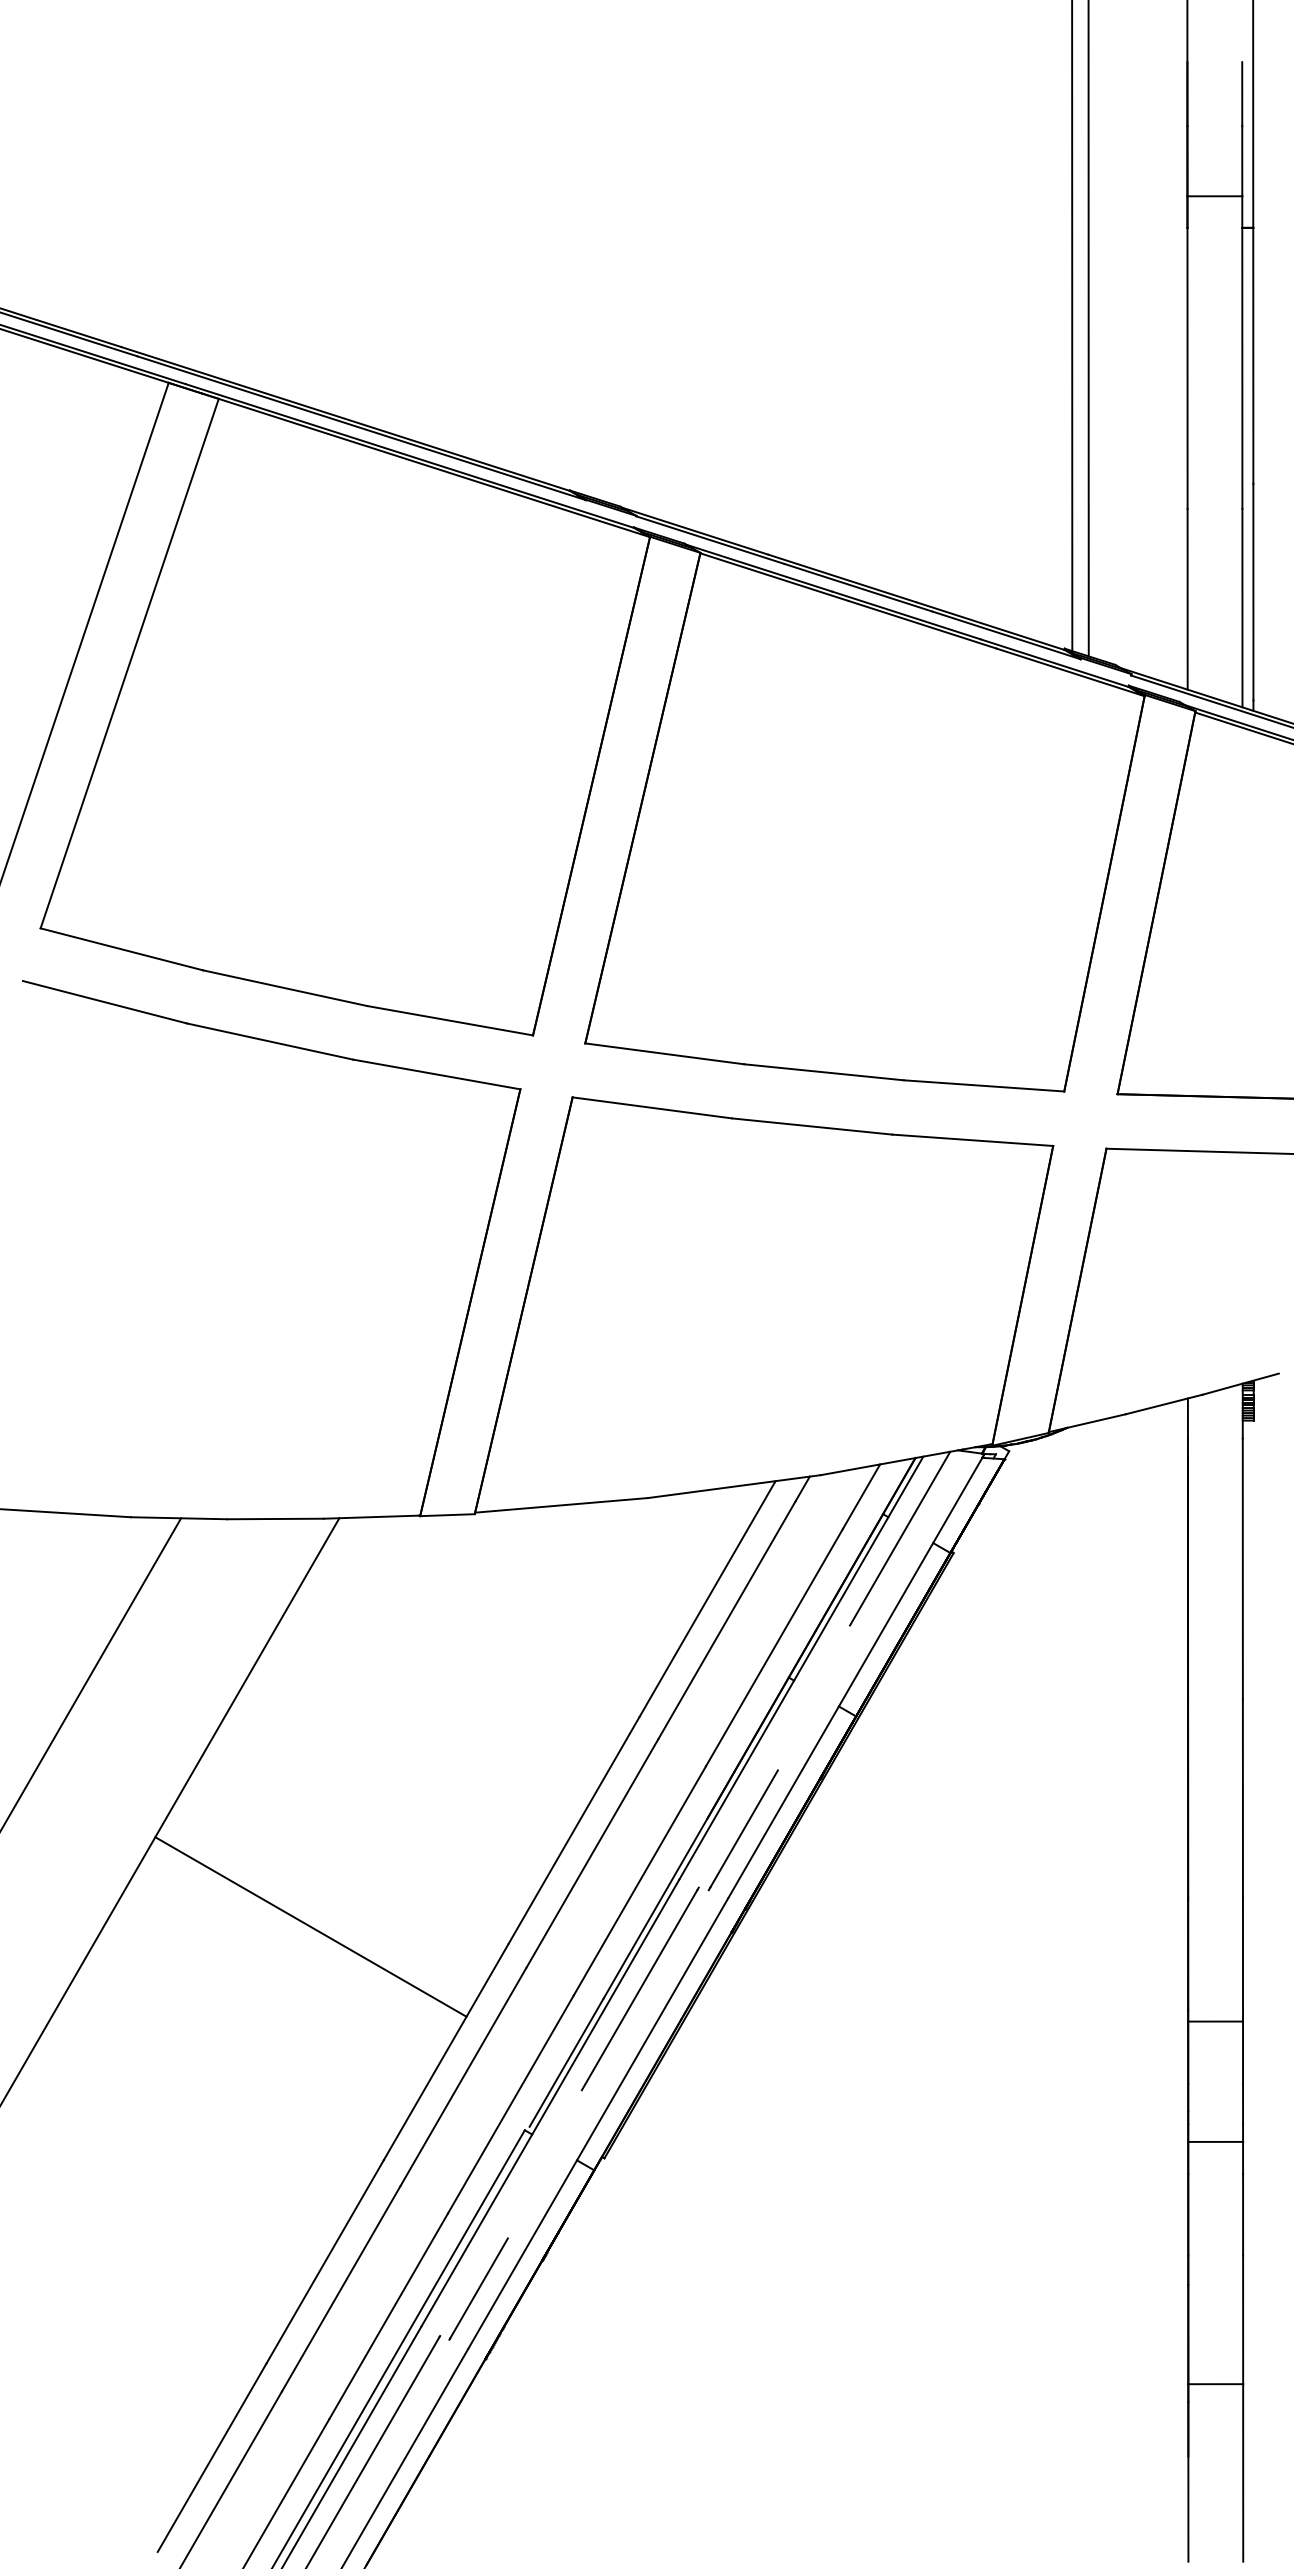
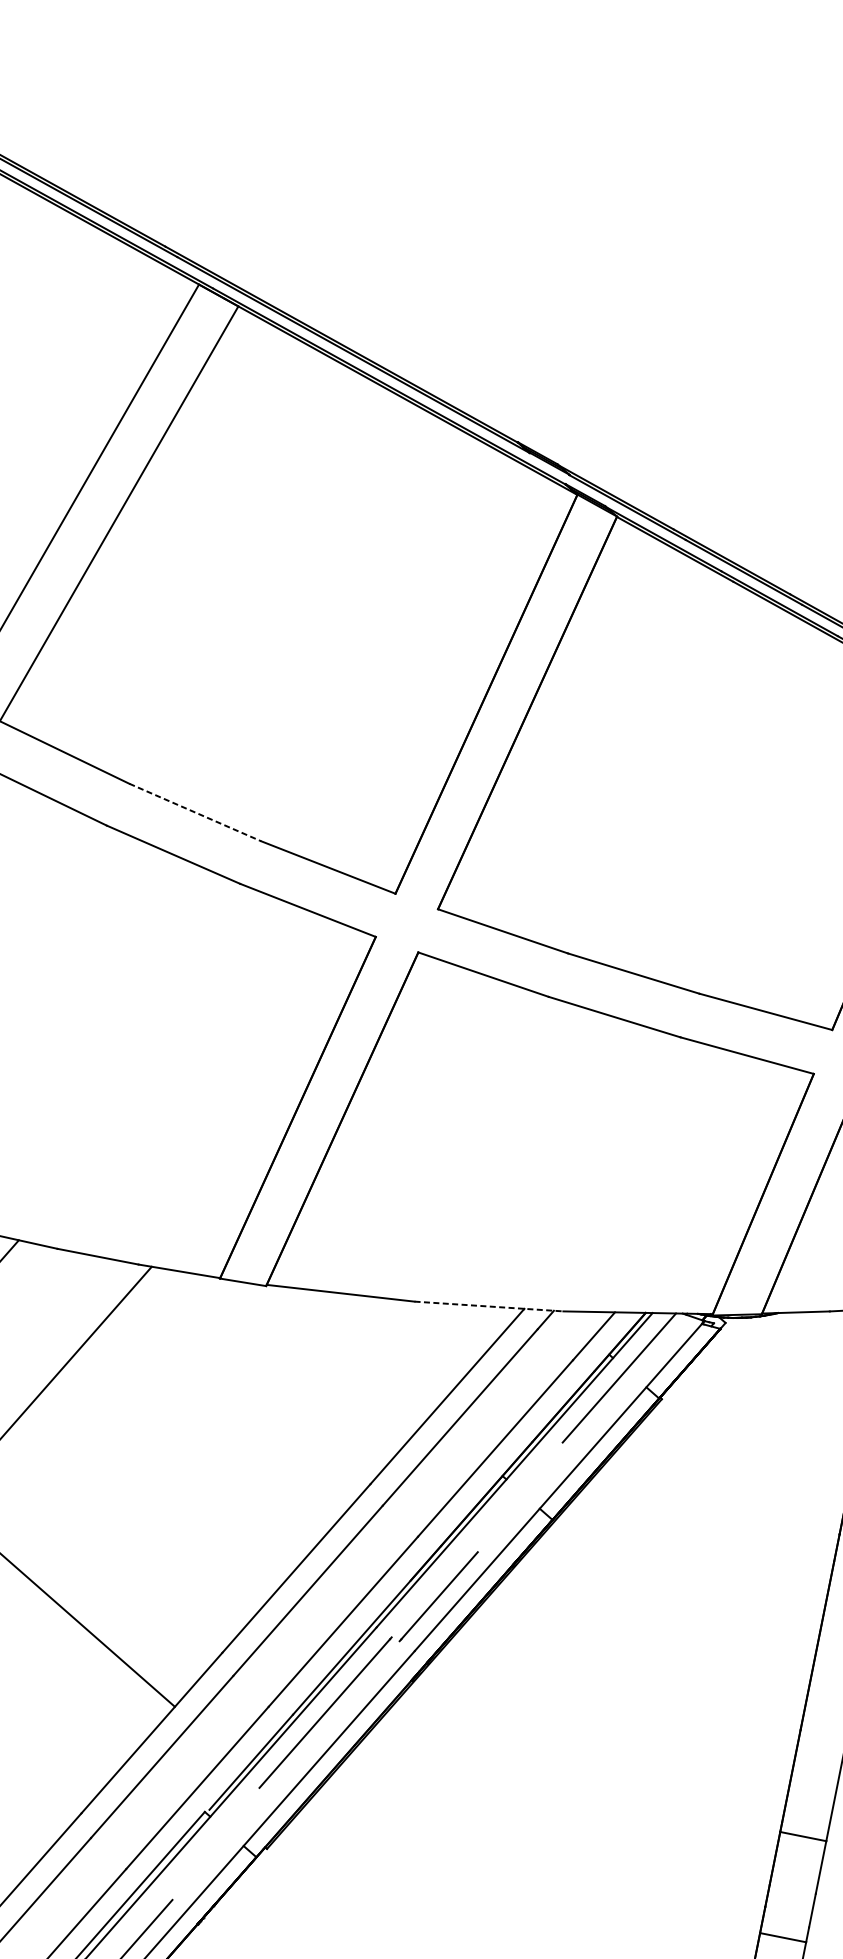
line: (285, 988) -> (195, 812), solid -> dashed
line: (734, 1486) -> (489, 1306), solid -> dashed

